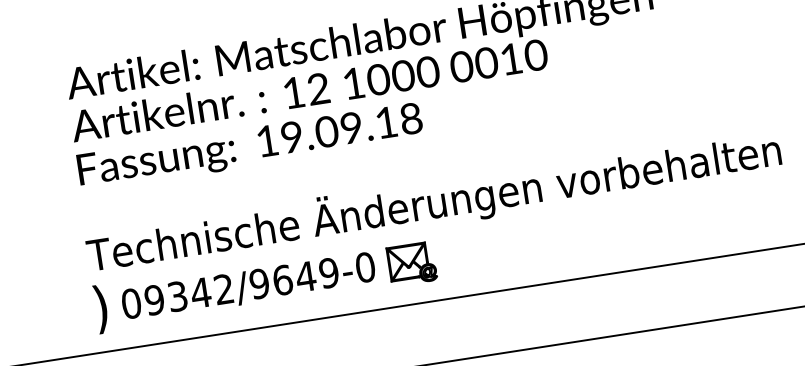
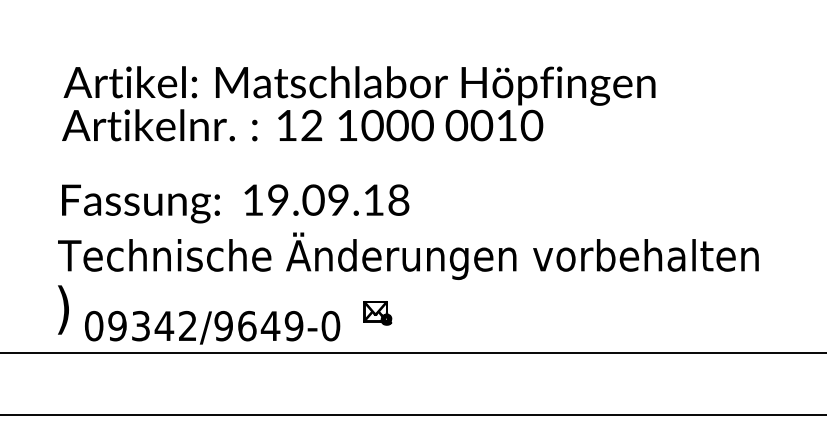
text: (250, 147) -> (235, 203), moved
part: (412, 264) -> (377, 313), size x0.6
text: (248, 286) -> (212, 327), moved

